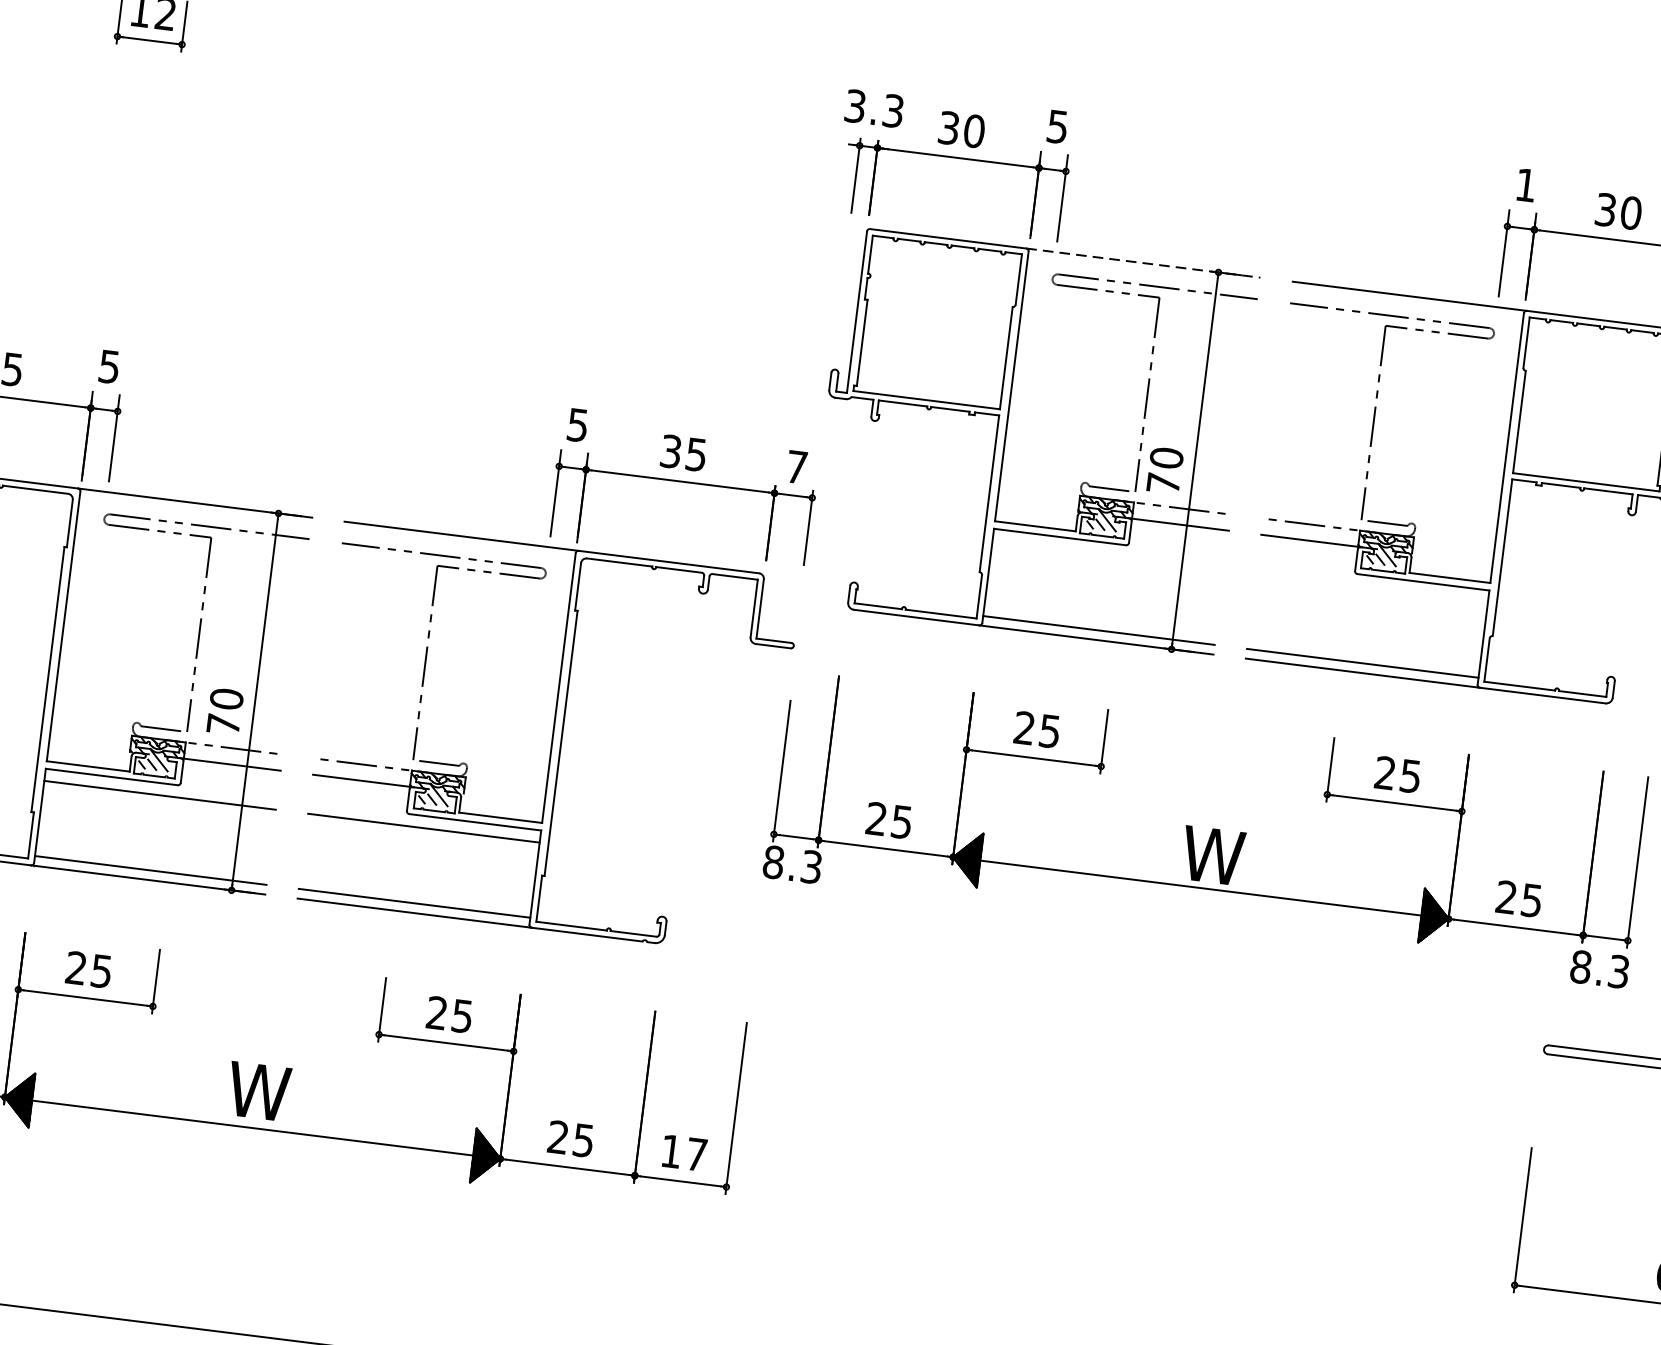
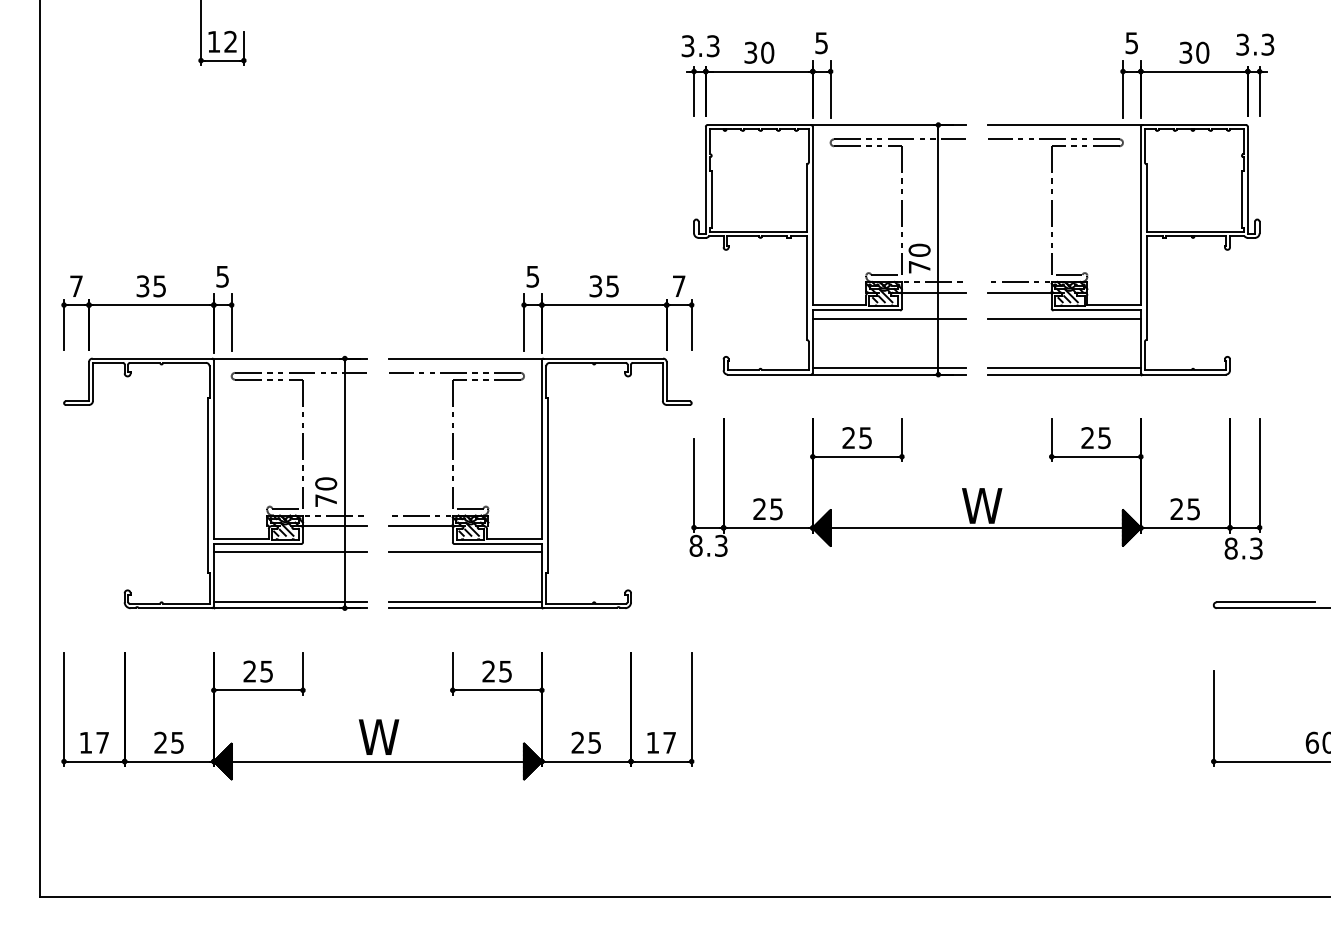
text: (1525, 185) -> (1131, 43), 1 -> 5
line: (1143, 263) -> (888, 125), dashed -> solid
line: (1108, 555) -> (889, 318), added
line: (1371, 588) -> (1063, 318), added

